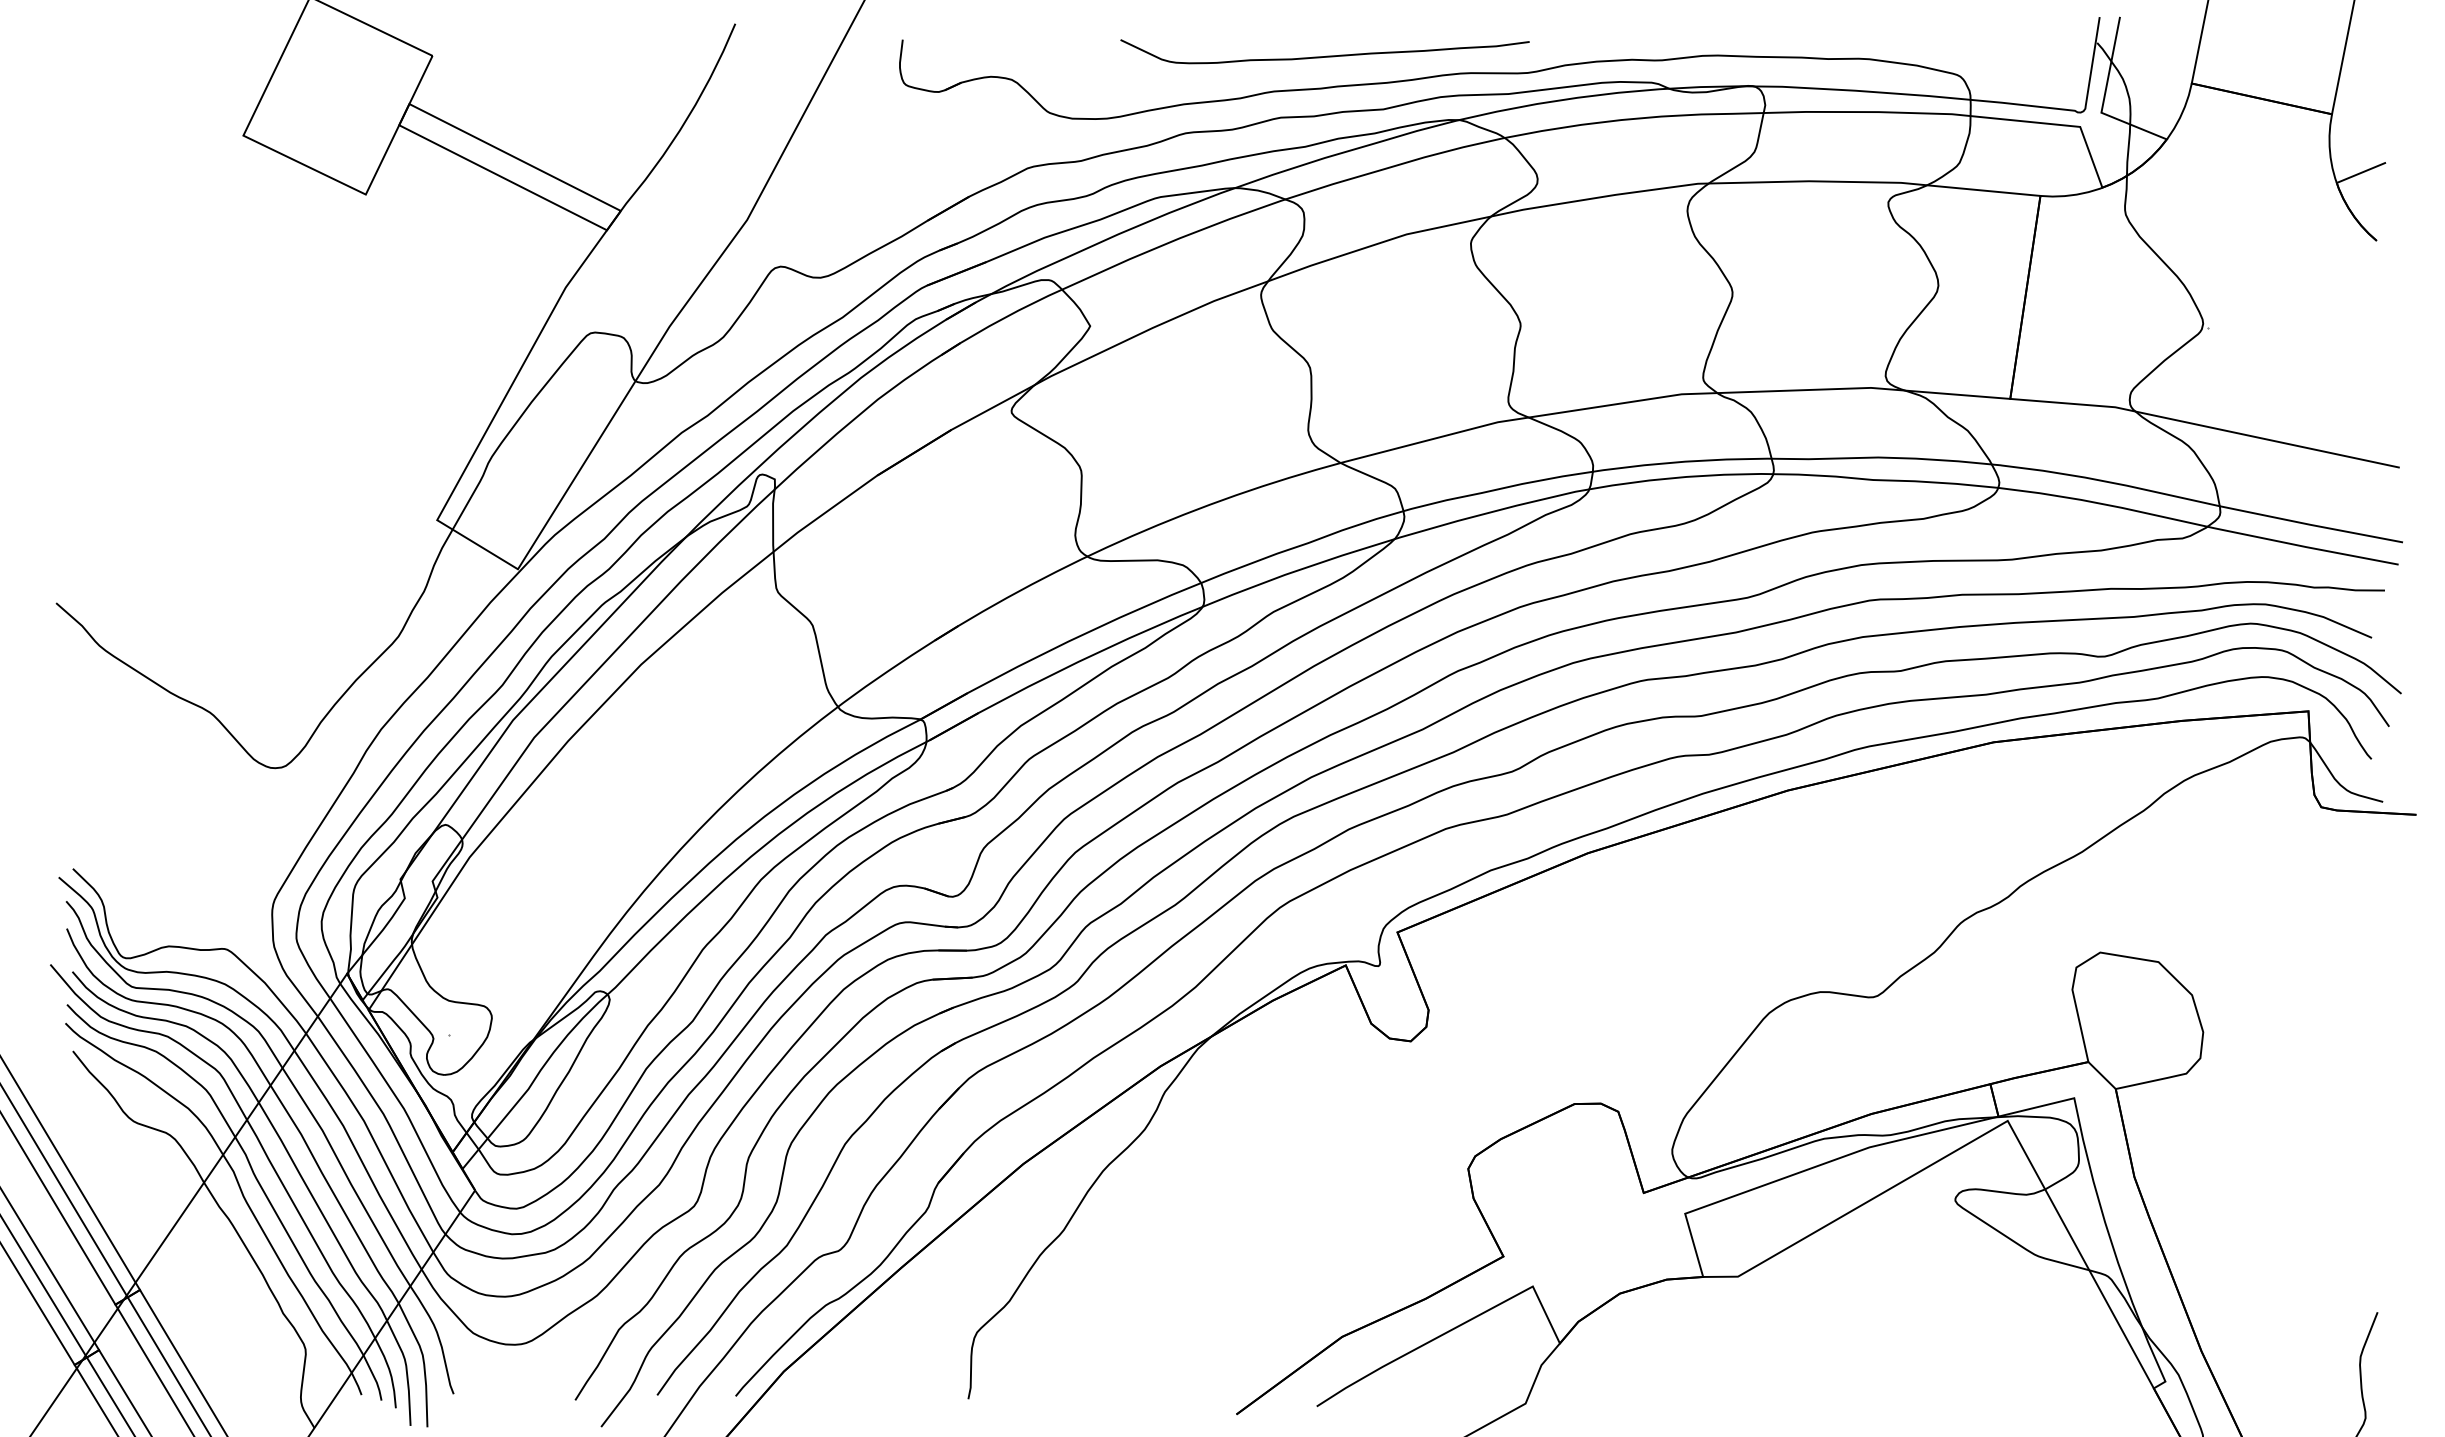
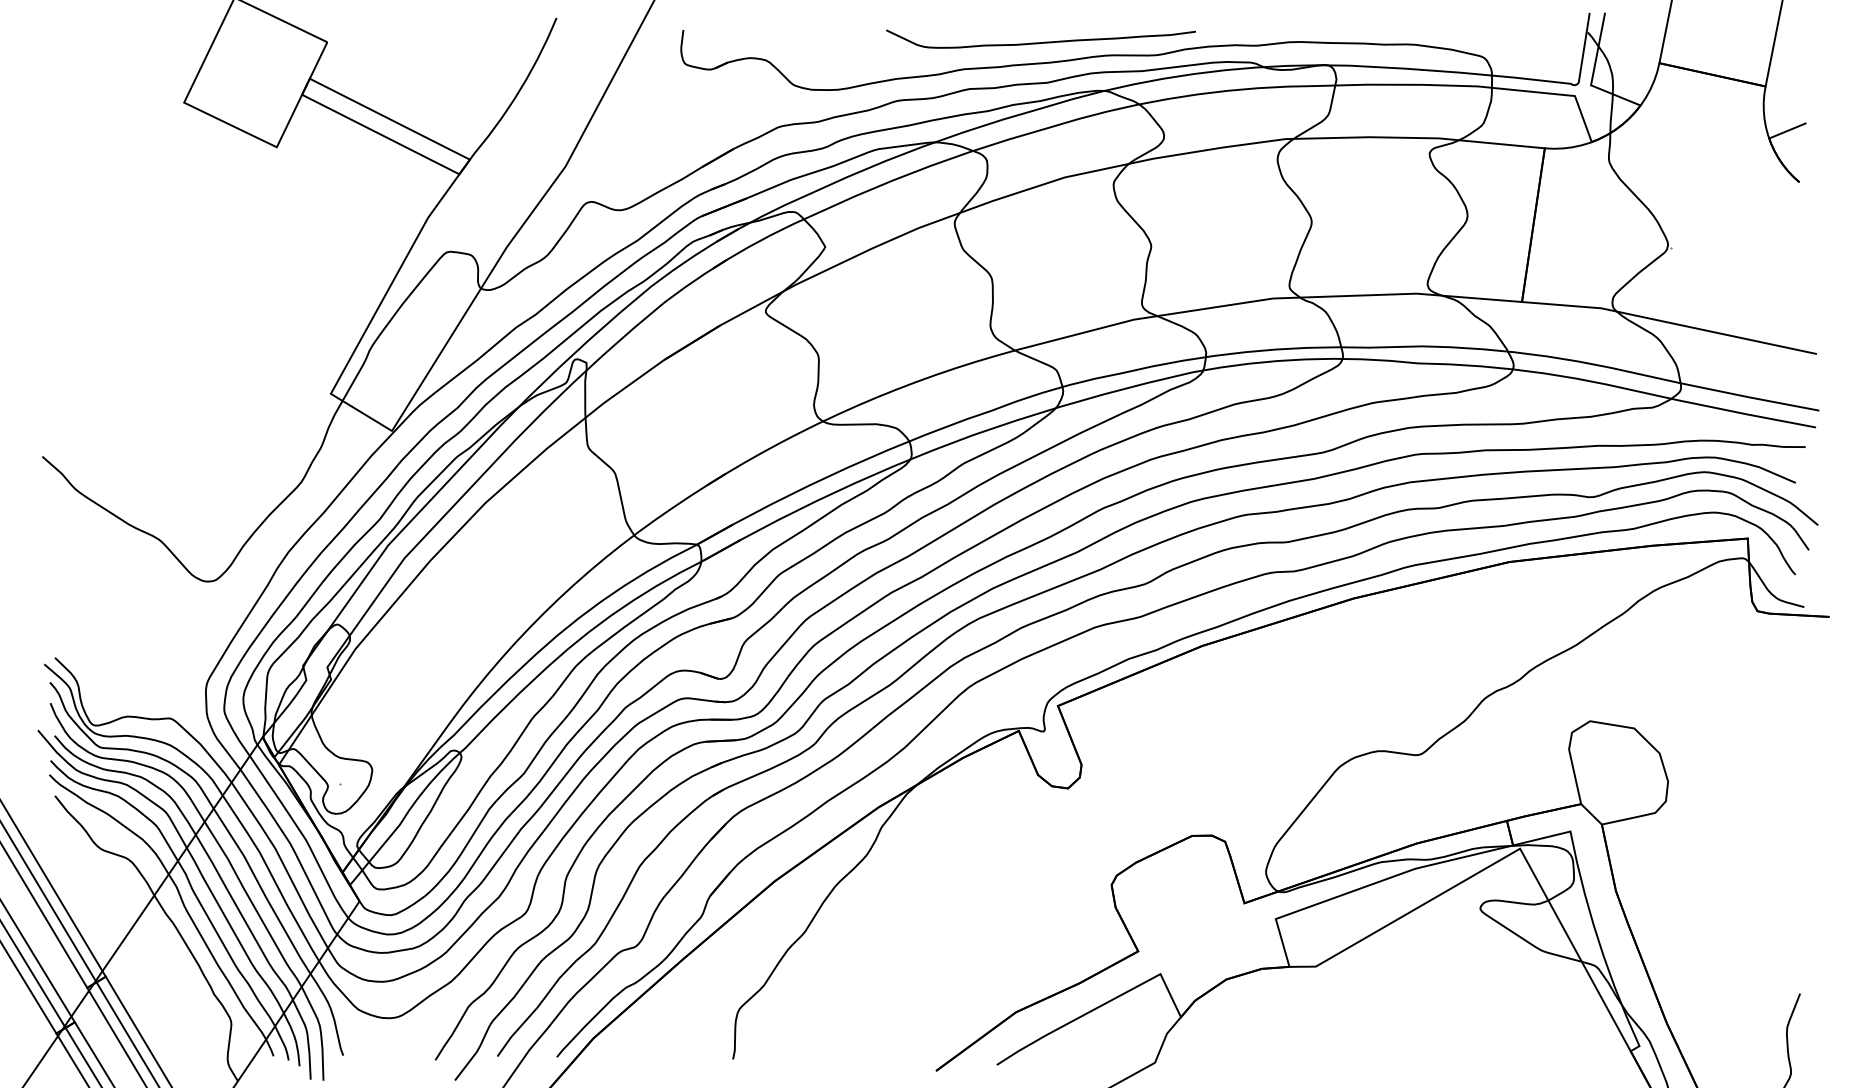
curve: (1326, 55) -> (1042, 41), moved

